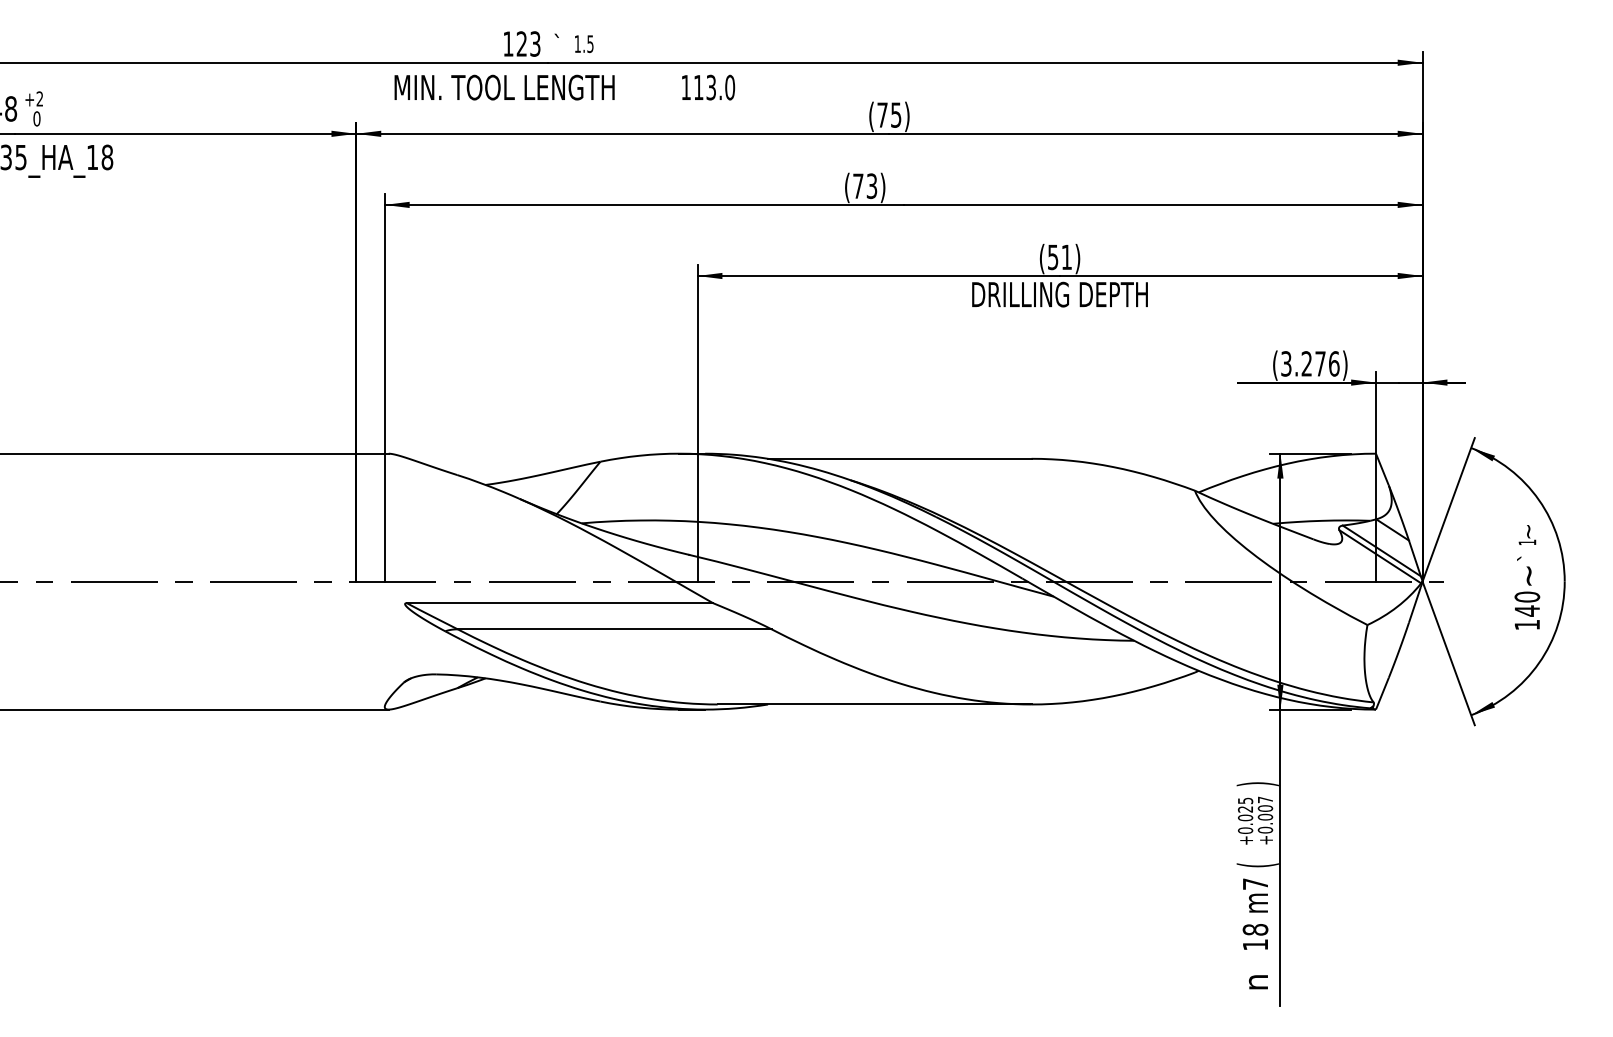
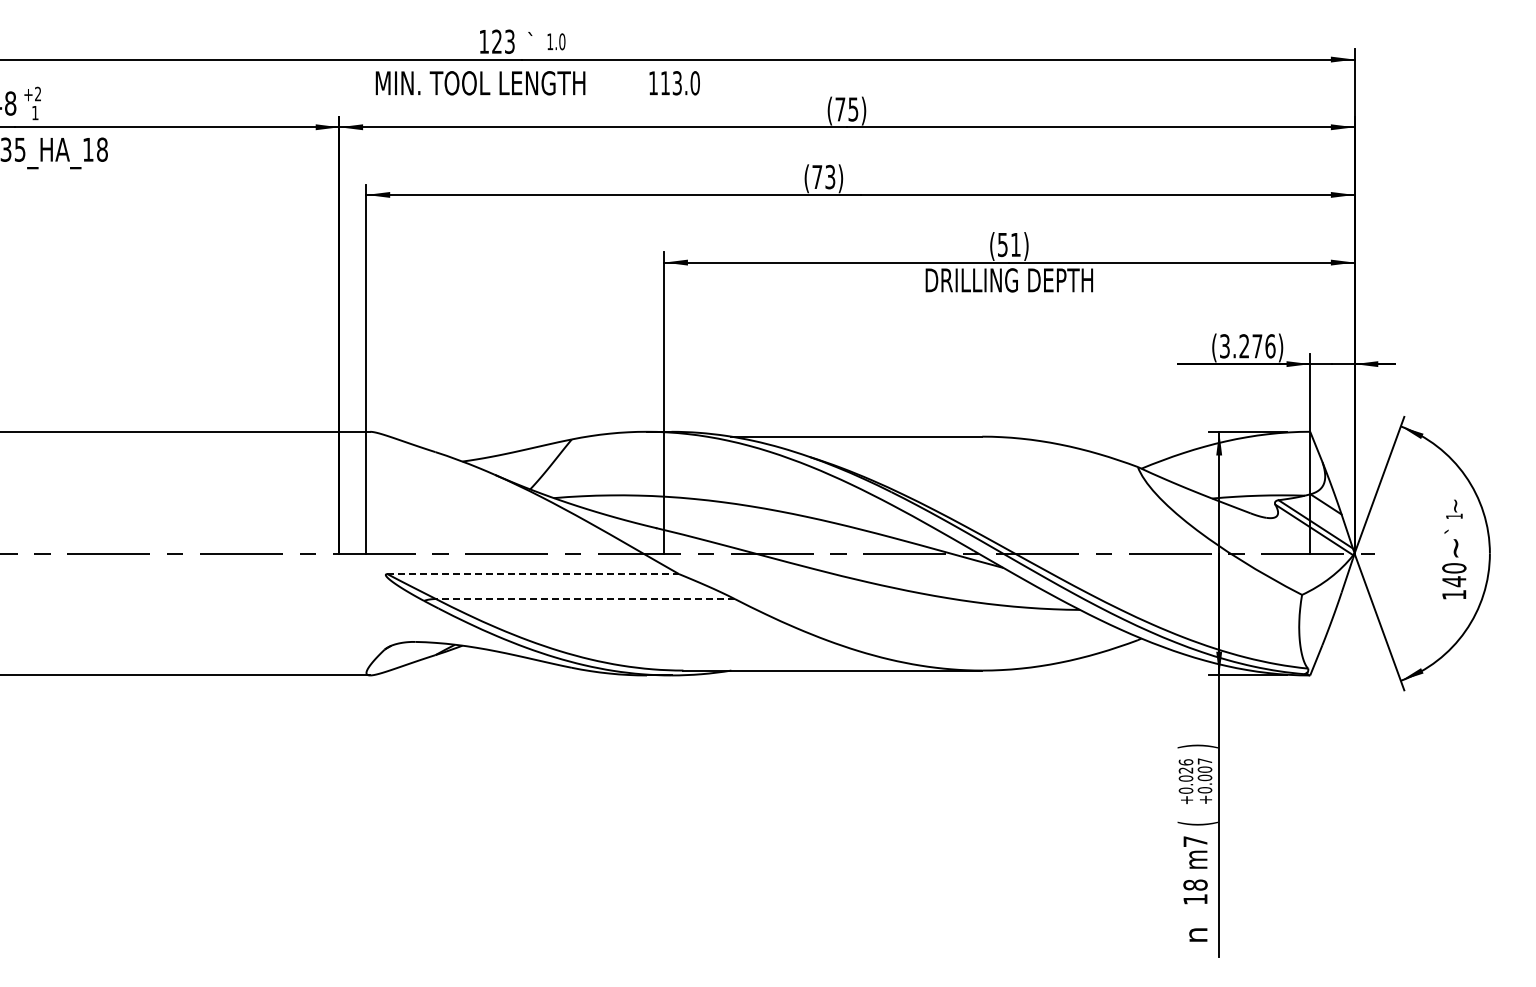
text: (590, 43) -> (562, 41), 1.5 -> 1.0
text: (37, 118) -> (35, 112), 0 -> 1
line: (560, 603) -> (533, 574), solid -> dashed
line: (613, 629) -> (584, 599), solid -> dashed
text: (1245, 801) -> (1185, 762), +0.025 -> +0.026

